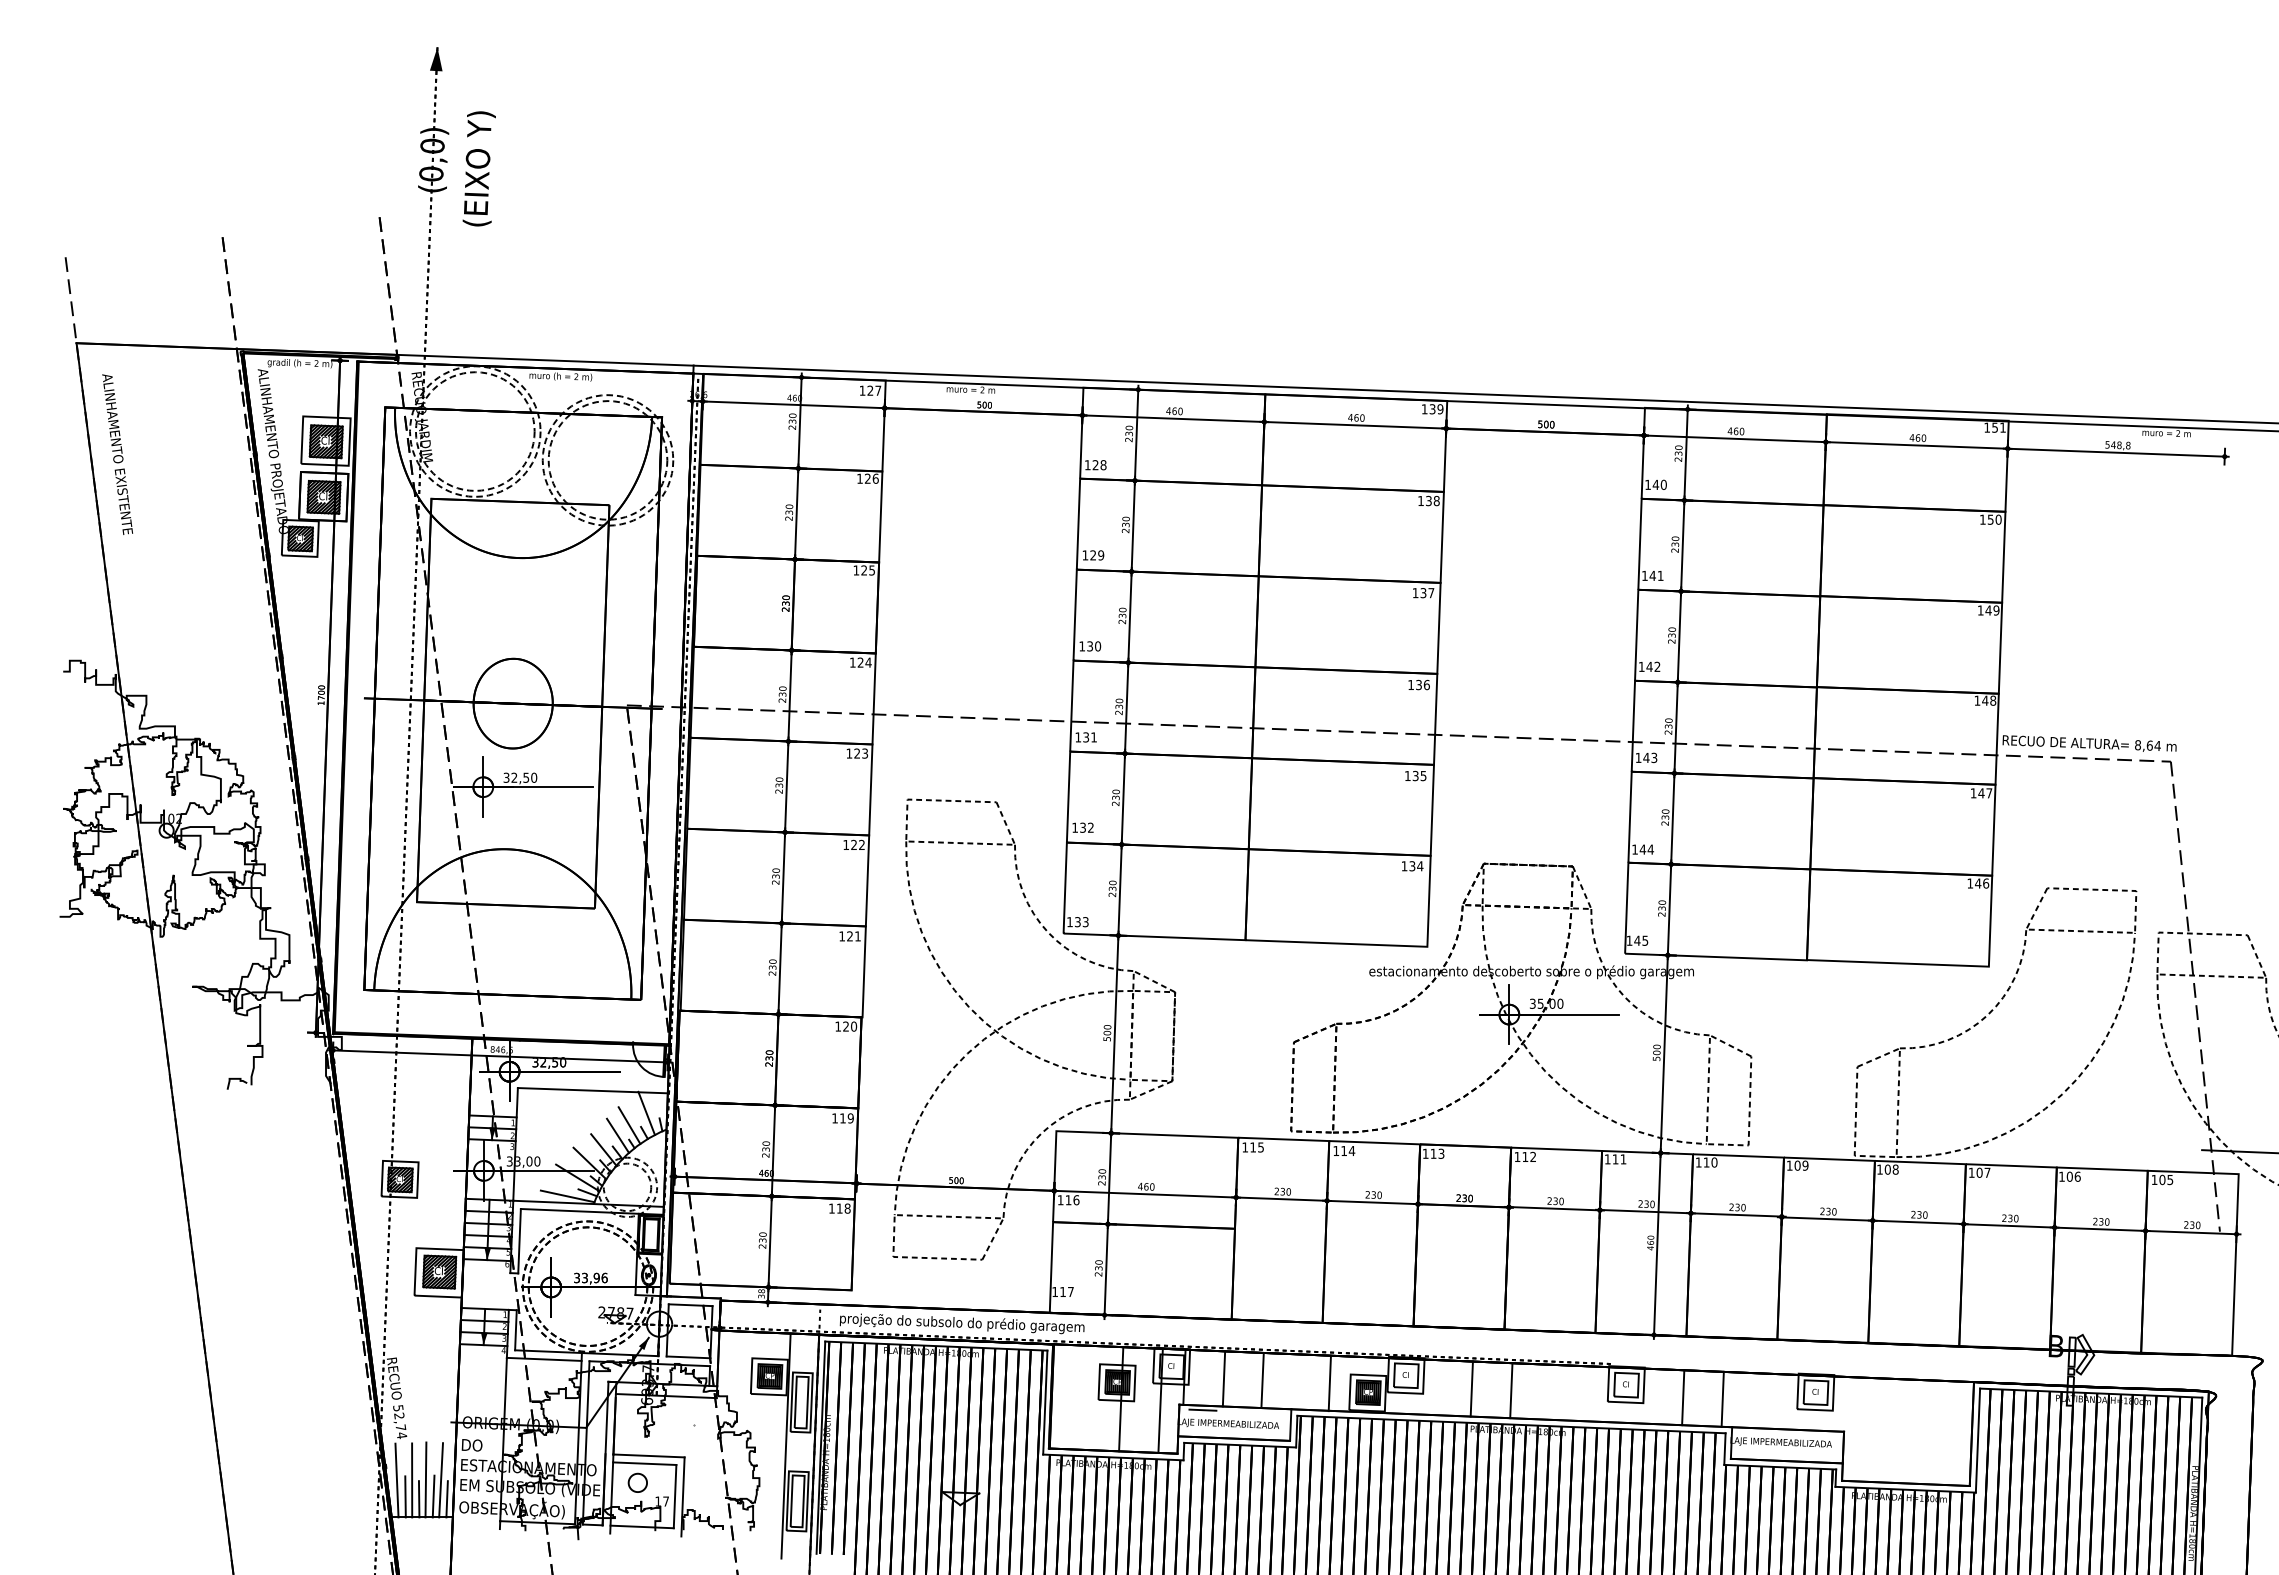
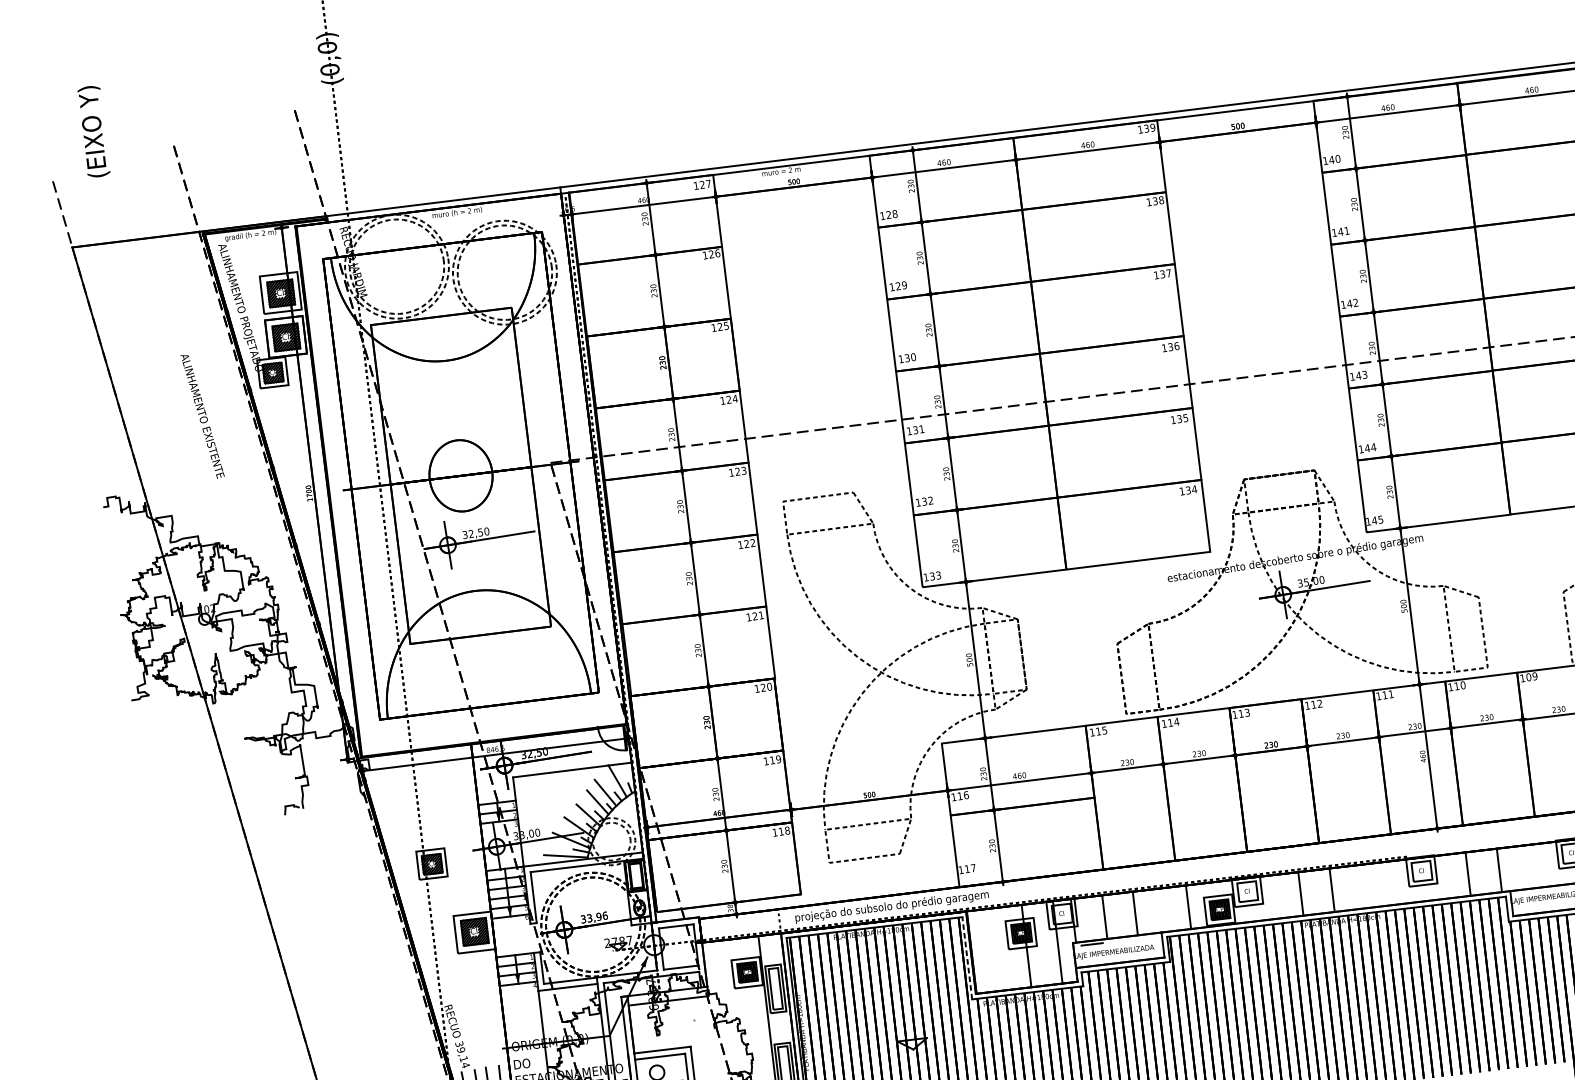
text: (478, 168) -> (93, 131), moved
text: (117, 454) -> (202, 416), moved
line: (1045, 1402) -> (967, 958), solid -> dashed
text: (400, 1418) -> (462, 1051), 52,74 -> 39,14

